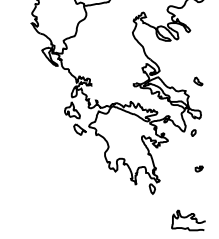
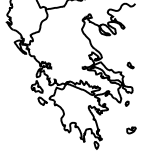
part: (198, 168) -> (130, 130), size x1.6

